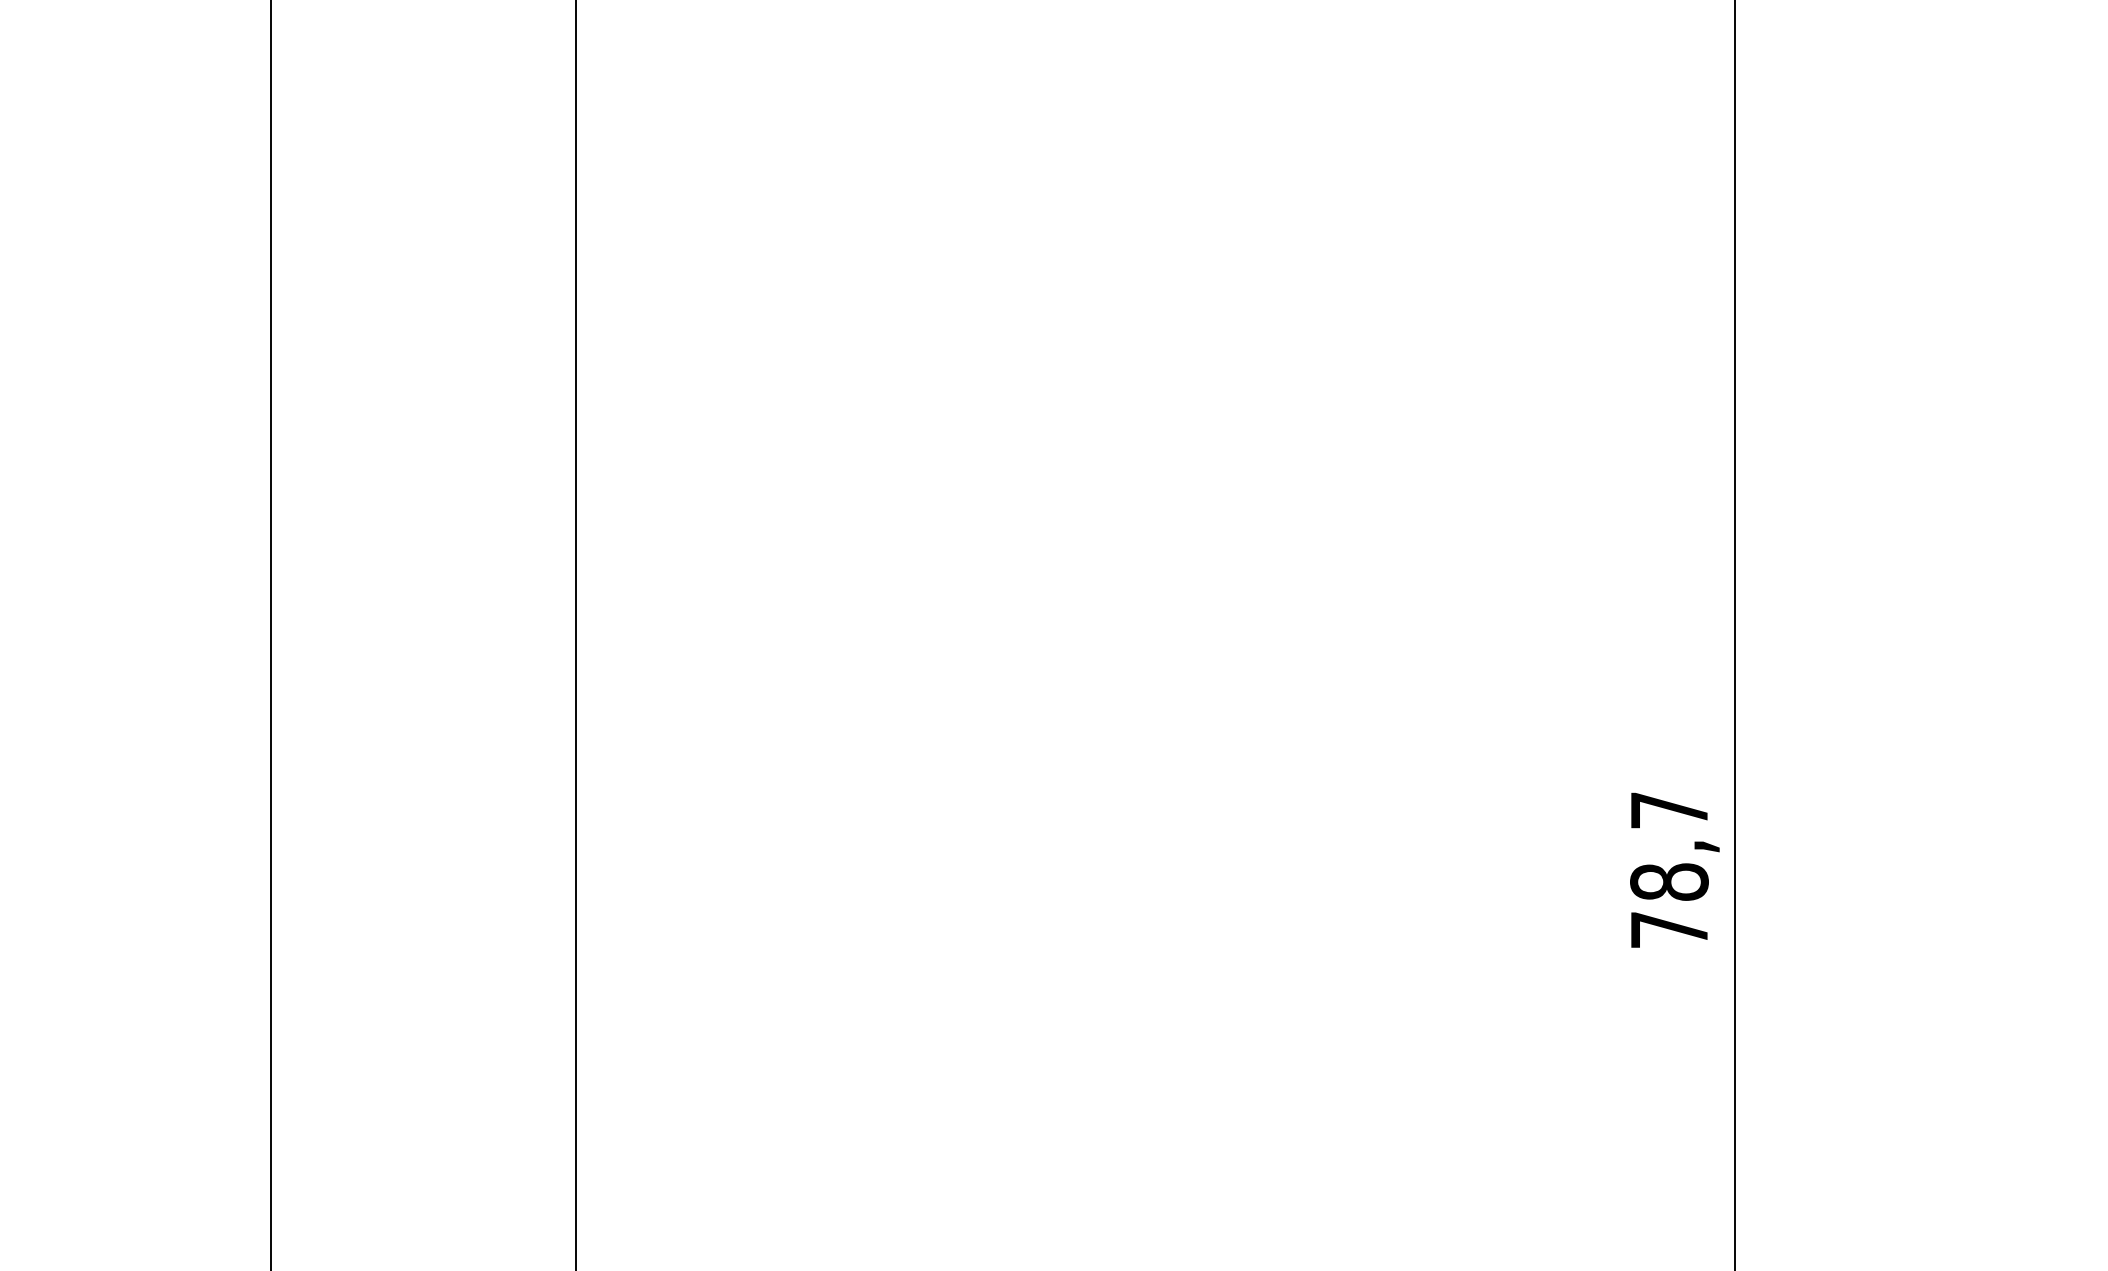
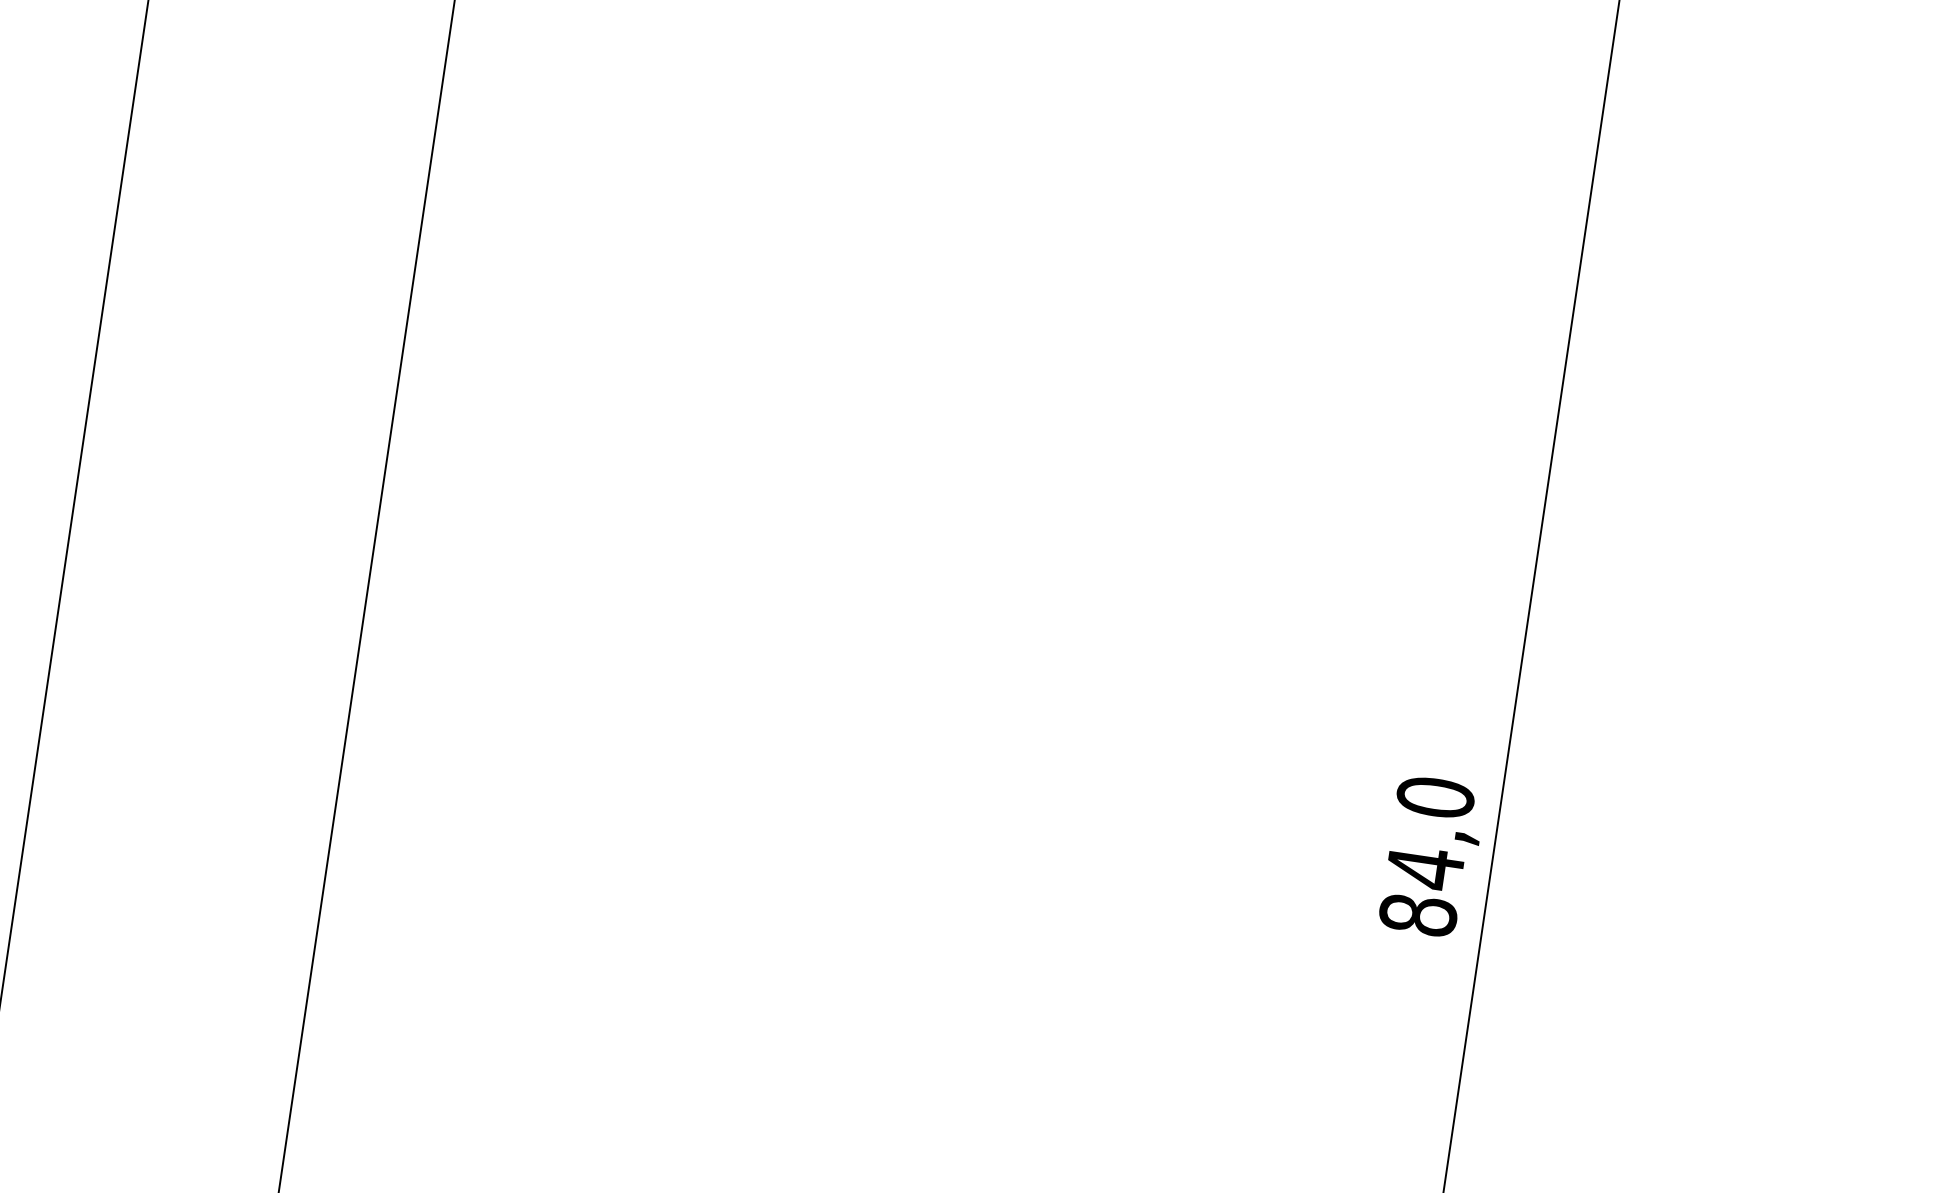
text: (1669, 869) -> (1427, 855), 78,7 -> 84,0

